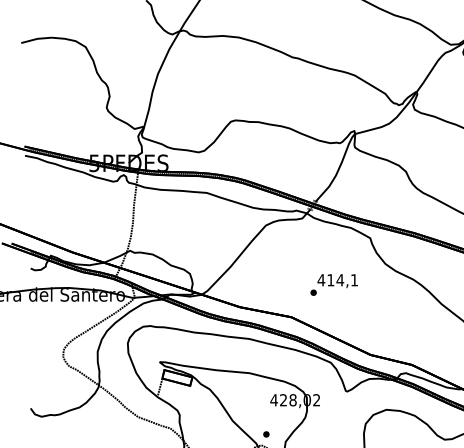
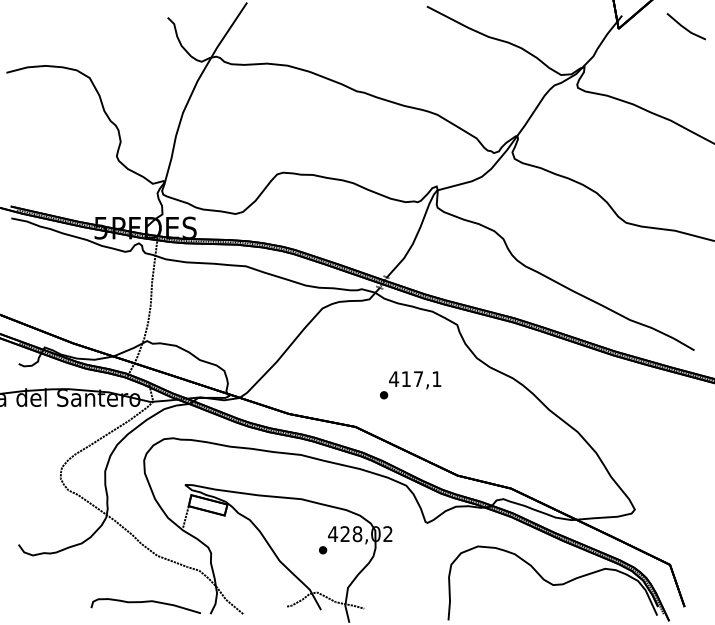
text: (340, 279) -> (418, 378), 414,1 -> 417,1
part: (266, 434) -> (323, 550), moved

